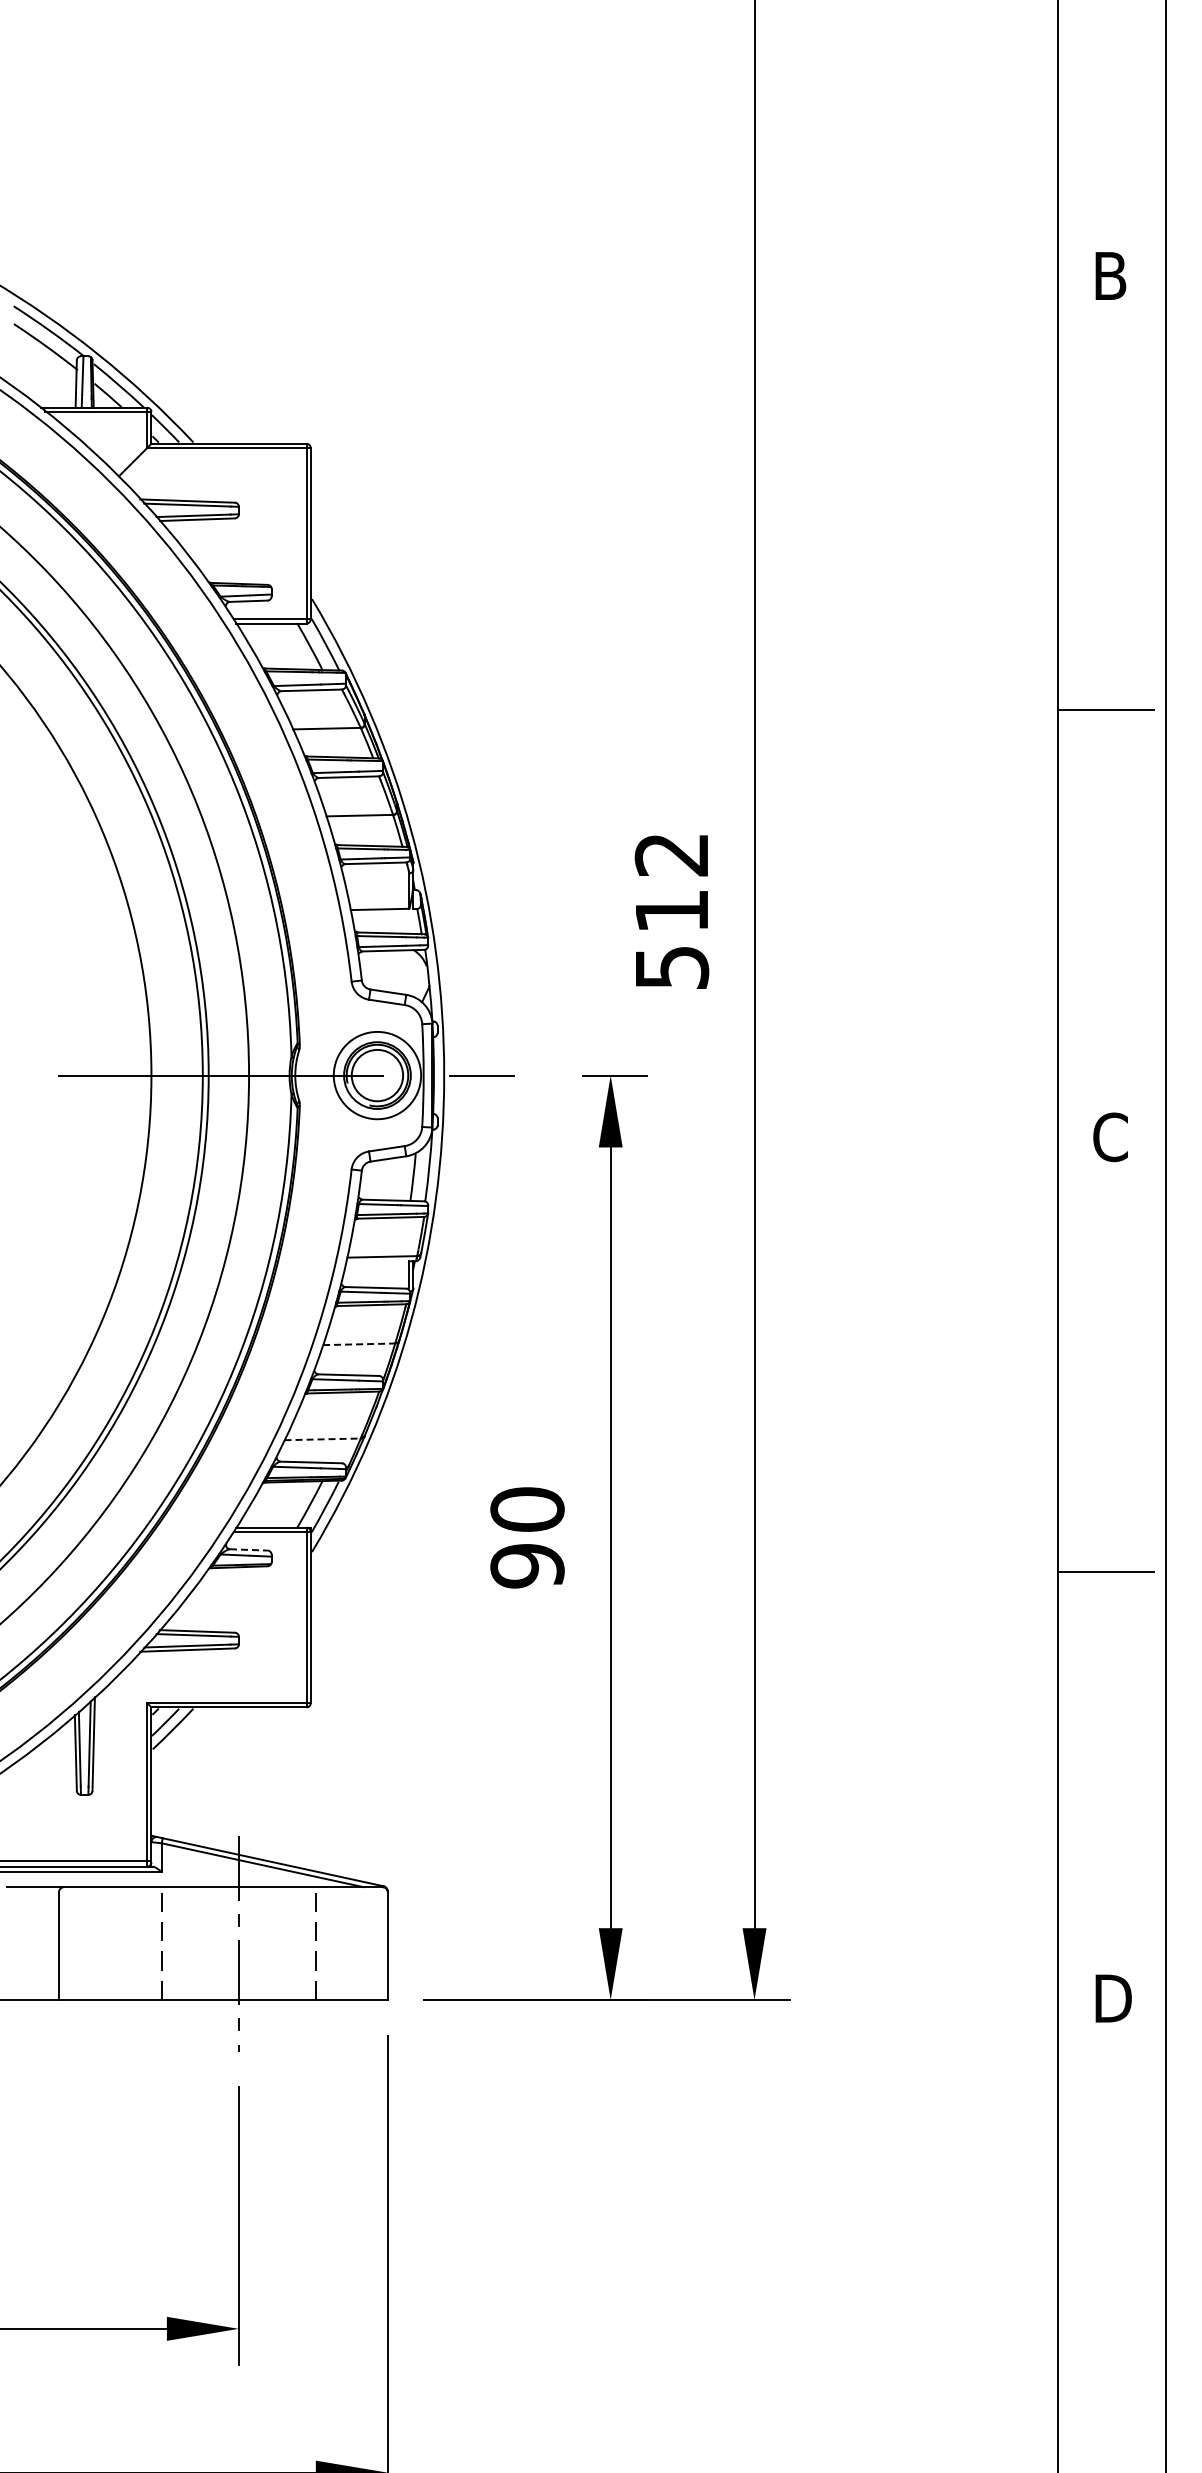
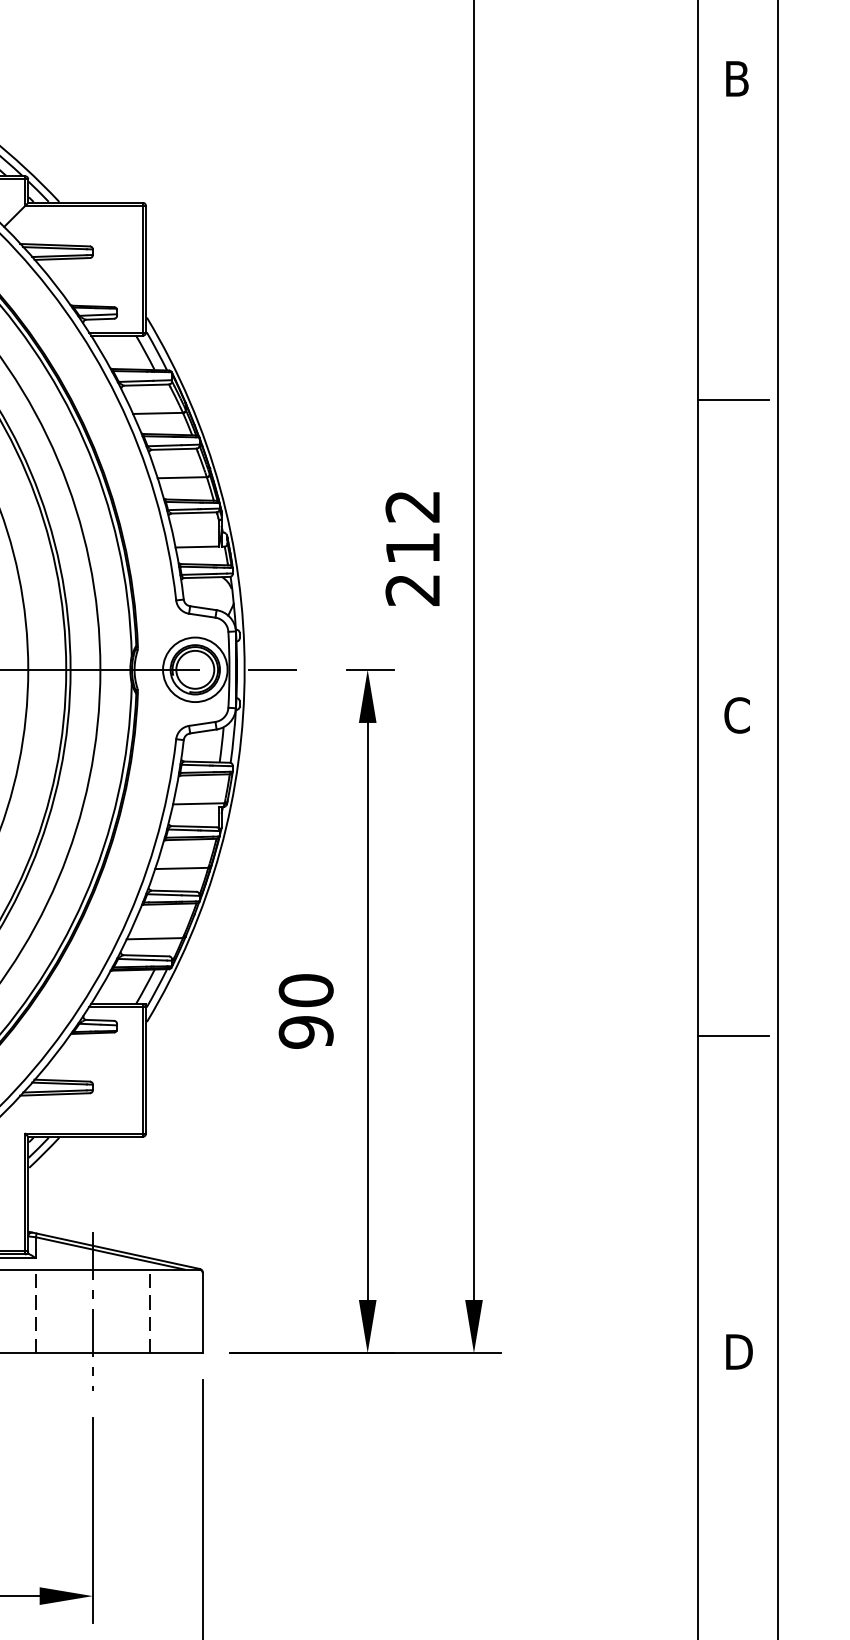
text: (671, 968) -> (412, 590), 512 -> 212
line: (359, 1344) -> (182, 868), dashed -> solid
line: (323, 1439) -> (155, 938), dashed -> solid
line: (248, 1549) -> (99, 1020), dashed -> solid

